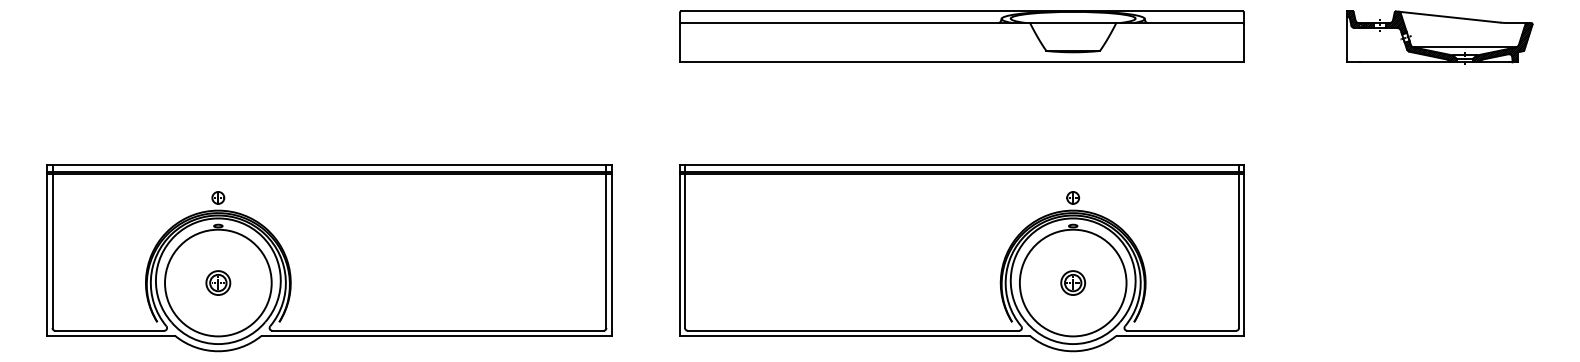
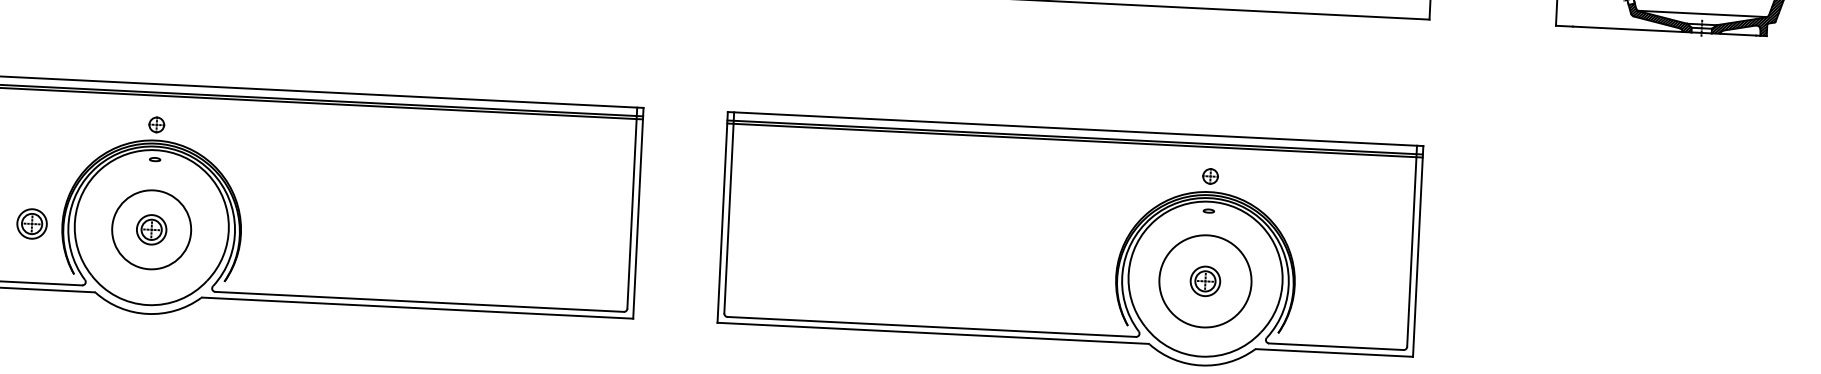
part: (121, 282) -> (32, 223), added
circle: (218, 282) -> (151, 229), size x0.6
circle: (1072, 282) -> (1204, 280), size x0.7

